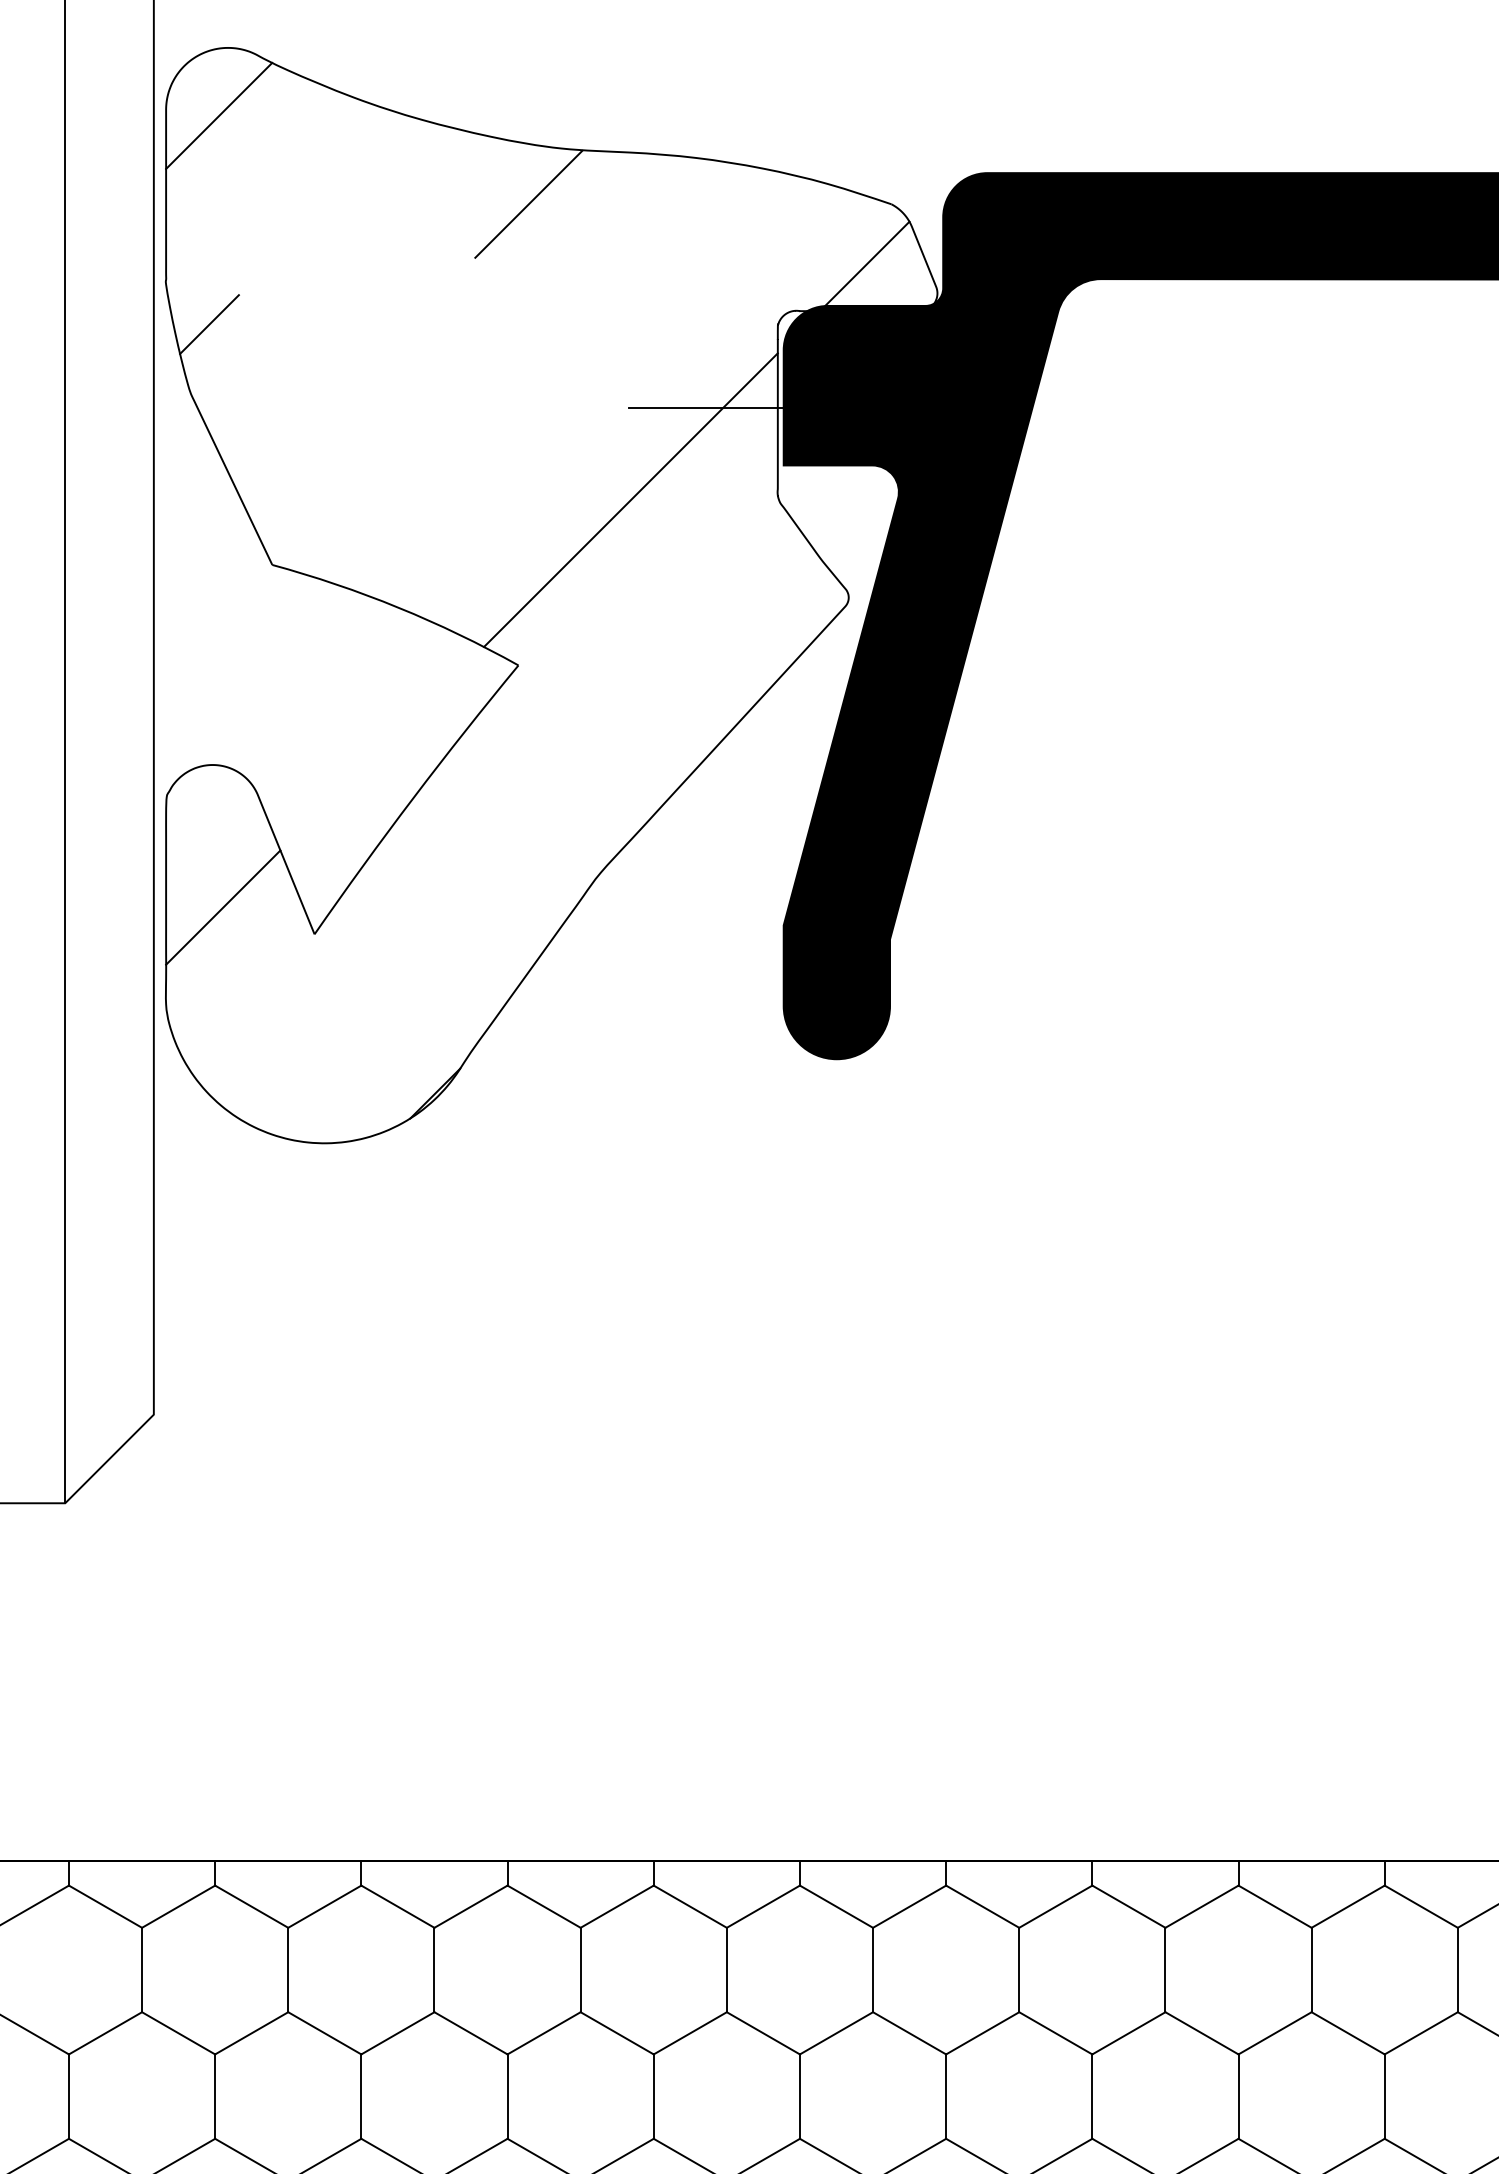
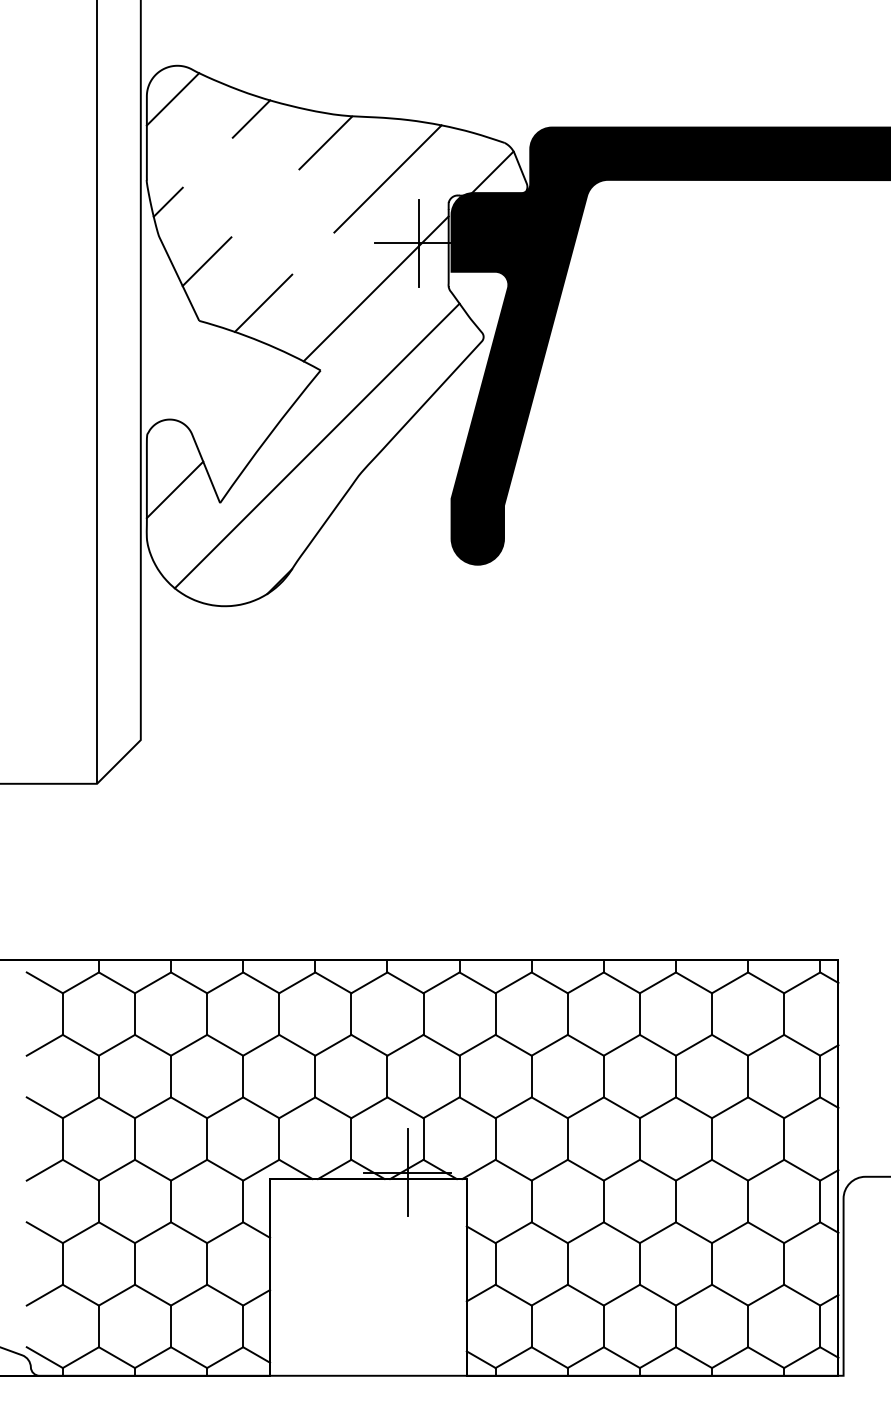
line: (378, 154) -> (251, 118), added
line: (653, 276) -> (387, 178), added
line: (716, 408) -> (418, 243), added
line: (286, 444) -> (206, 261), added
line: (402, 527) -> (263, 302), added
line: (509, 817) -> (316, 445), added

